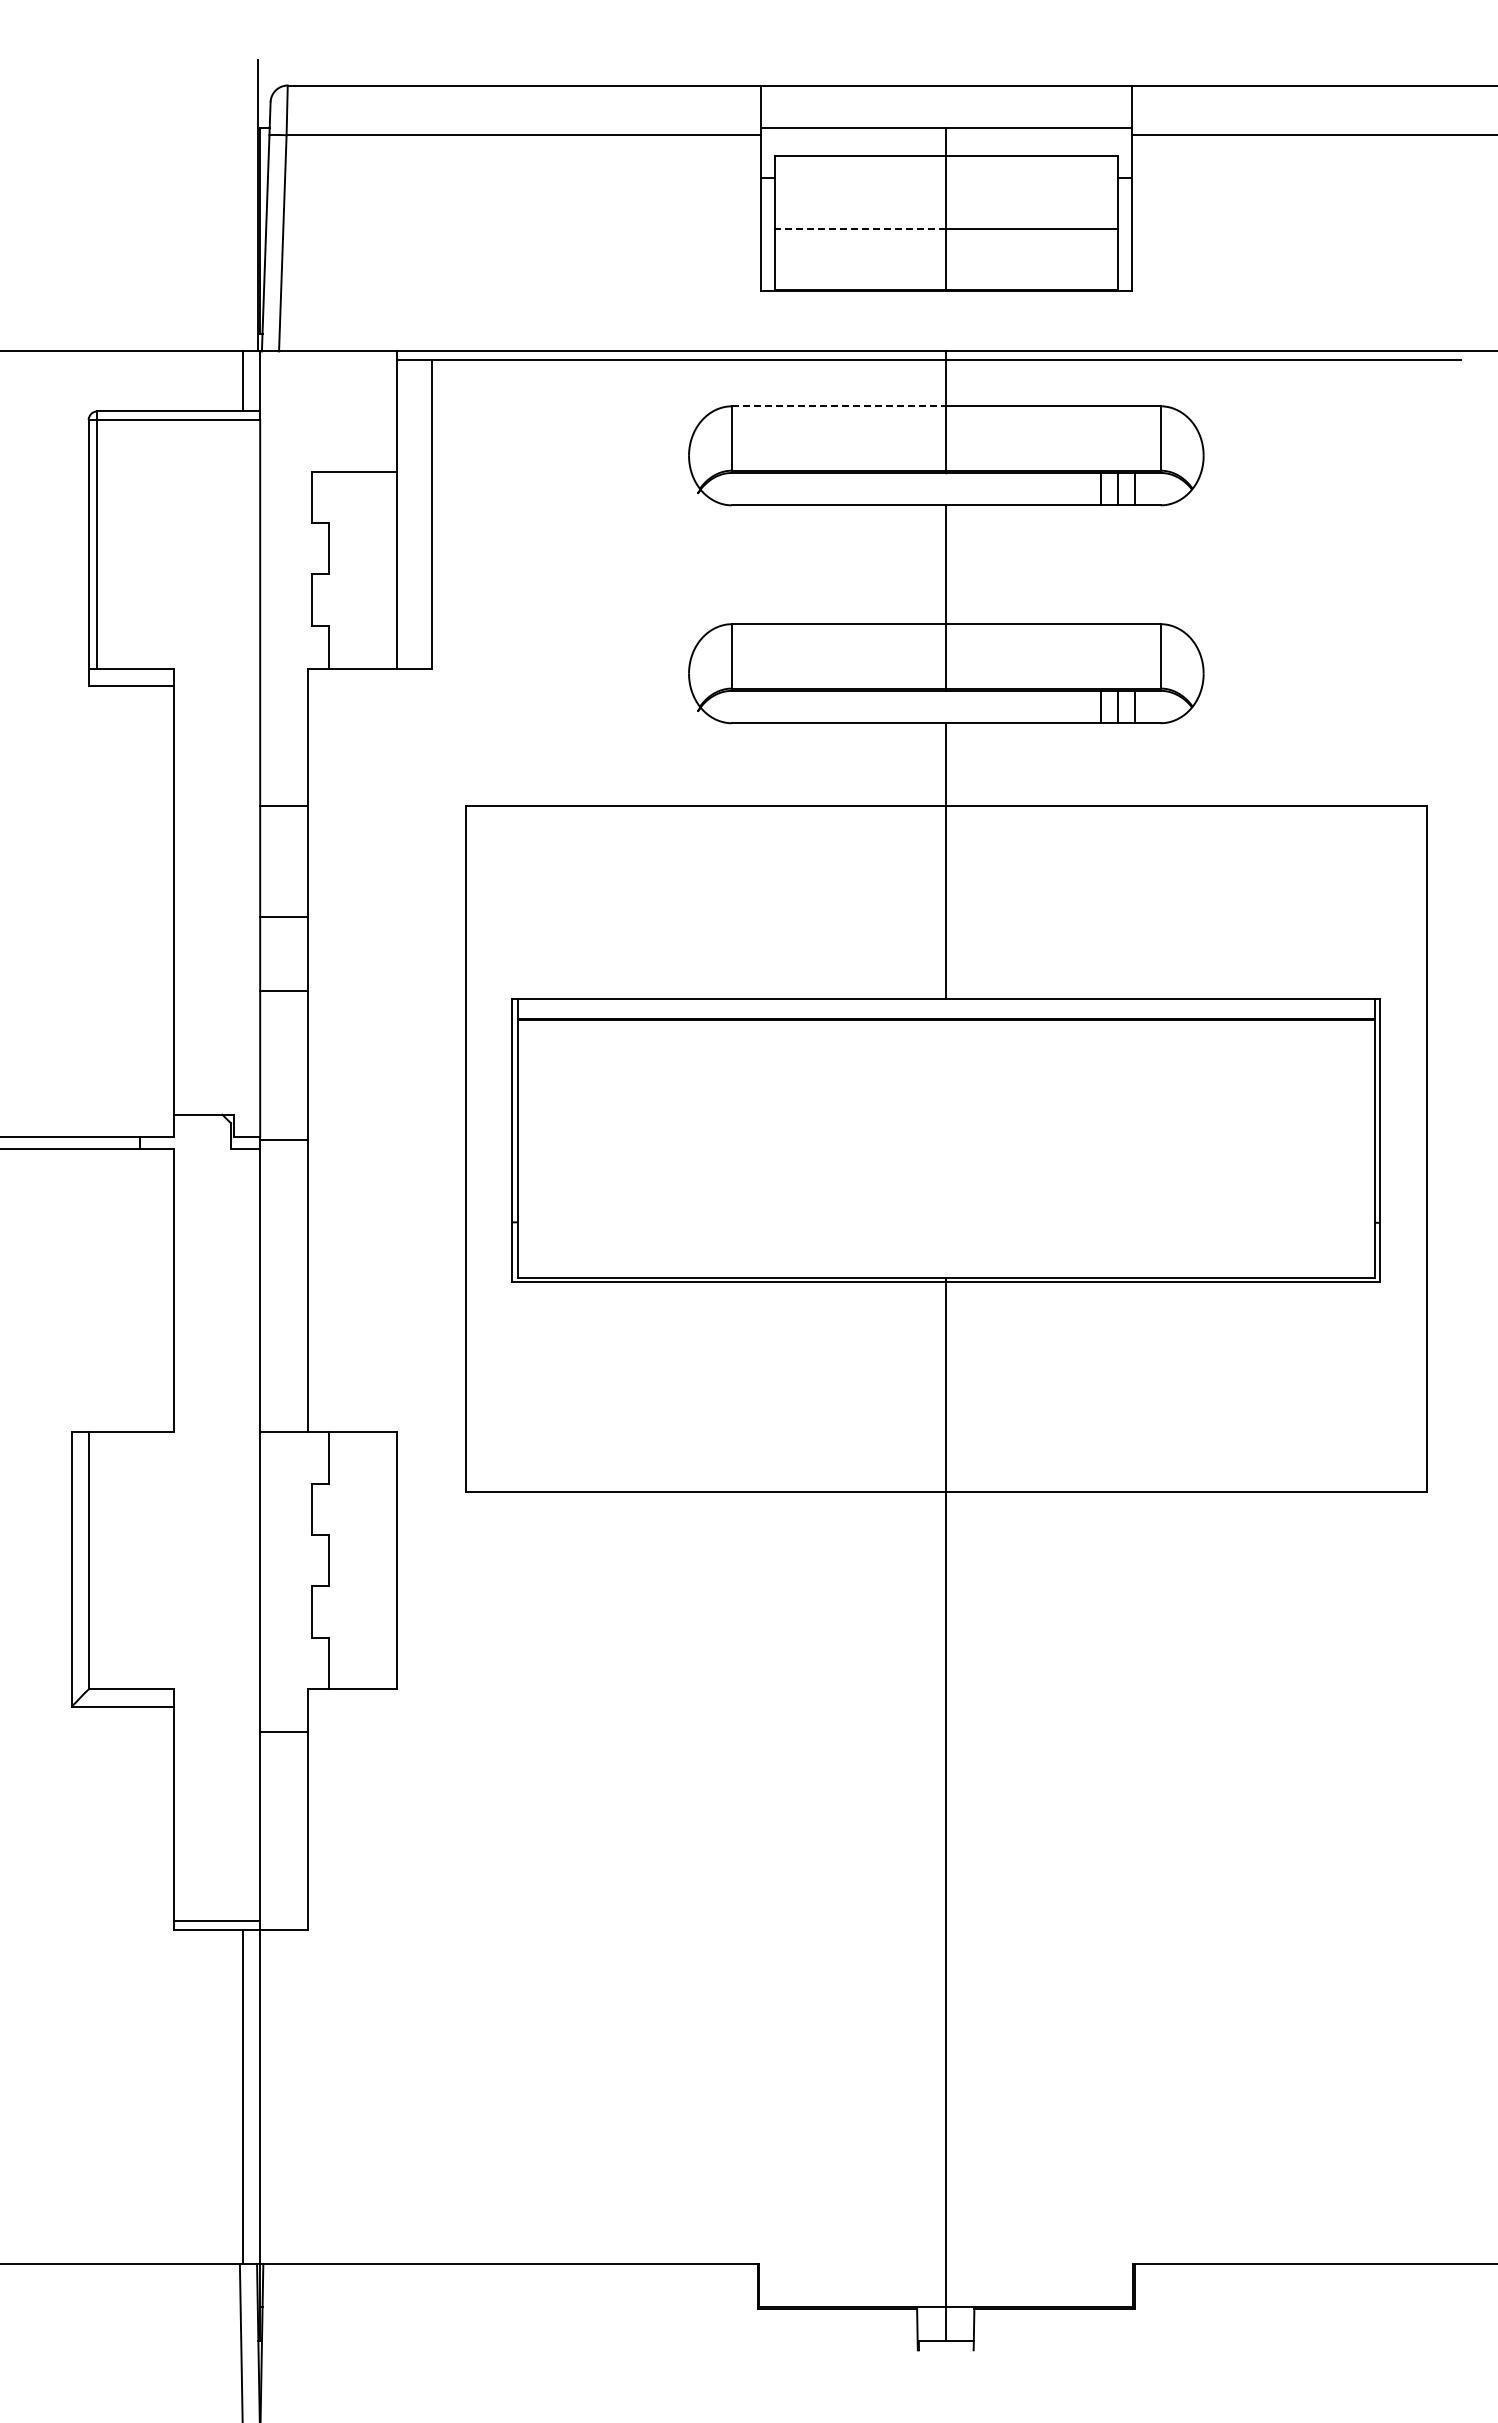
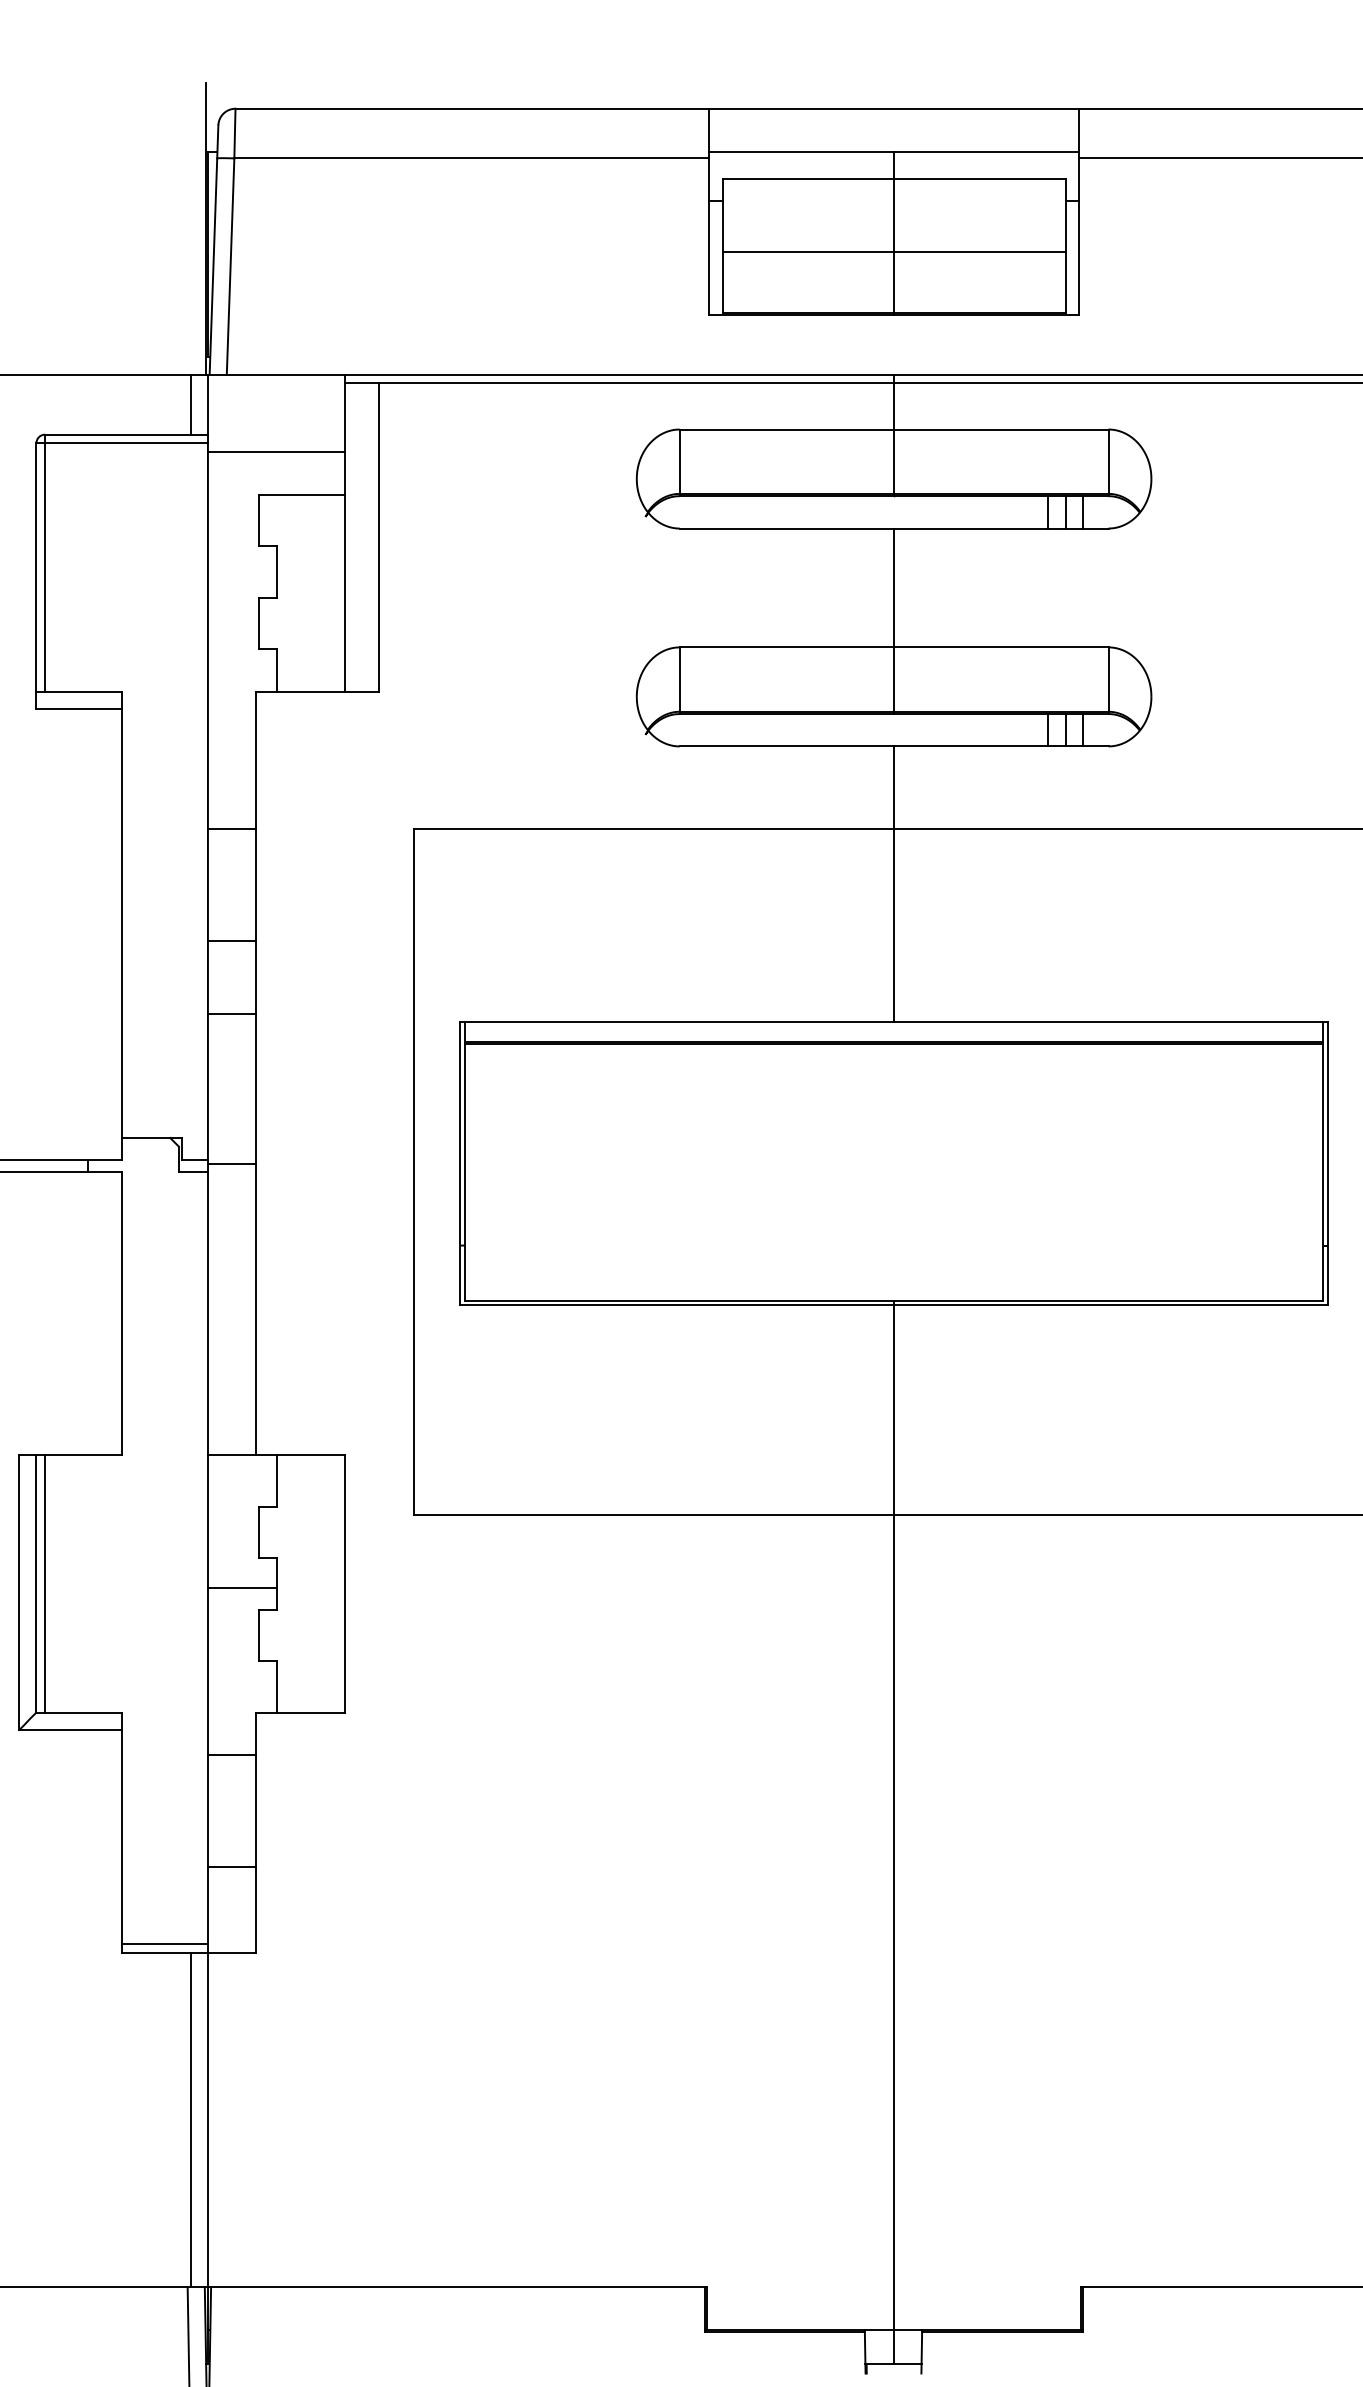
line: (860, 228) -> (808, 251), dashed -> solid
line: (839, 406) -> (787, 429), dashed -> solid
line: (328, 428) -> (276, 451), added
line: (97, 1560) -> (45, 1583), added
line: (294, 1564) -> (242, 1587), added
line: (284, 1843) -> (232, 1866), added

